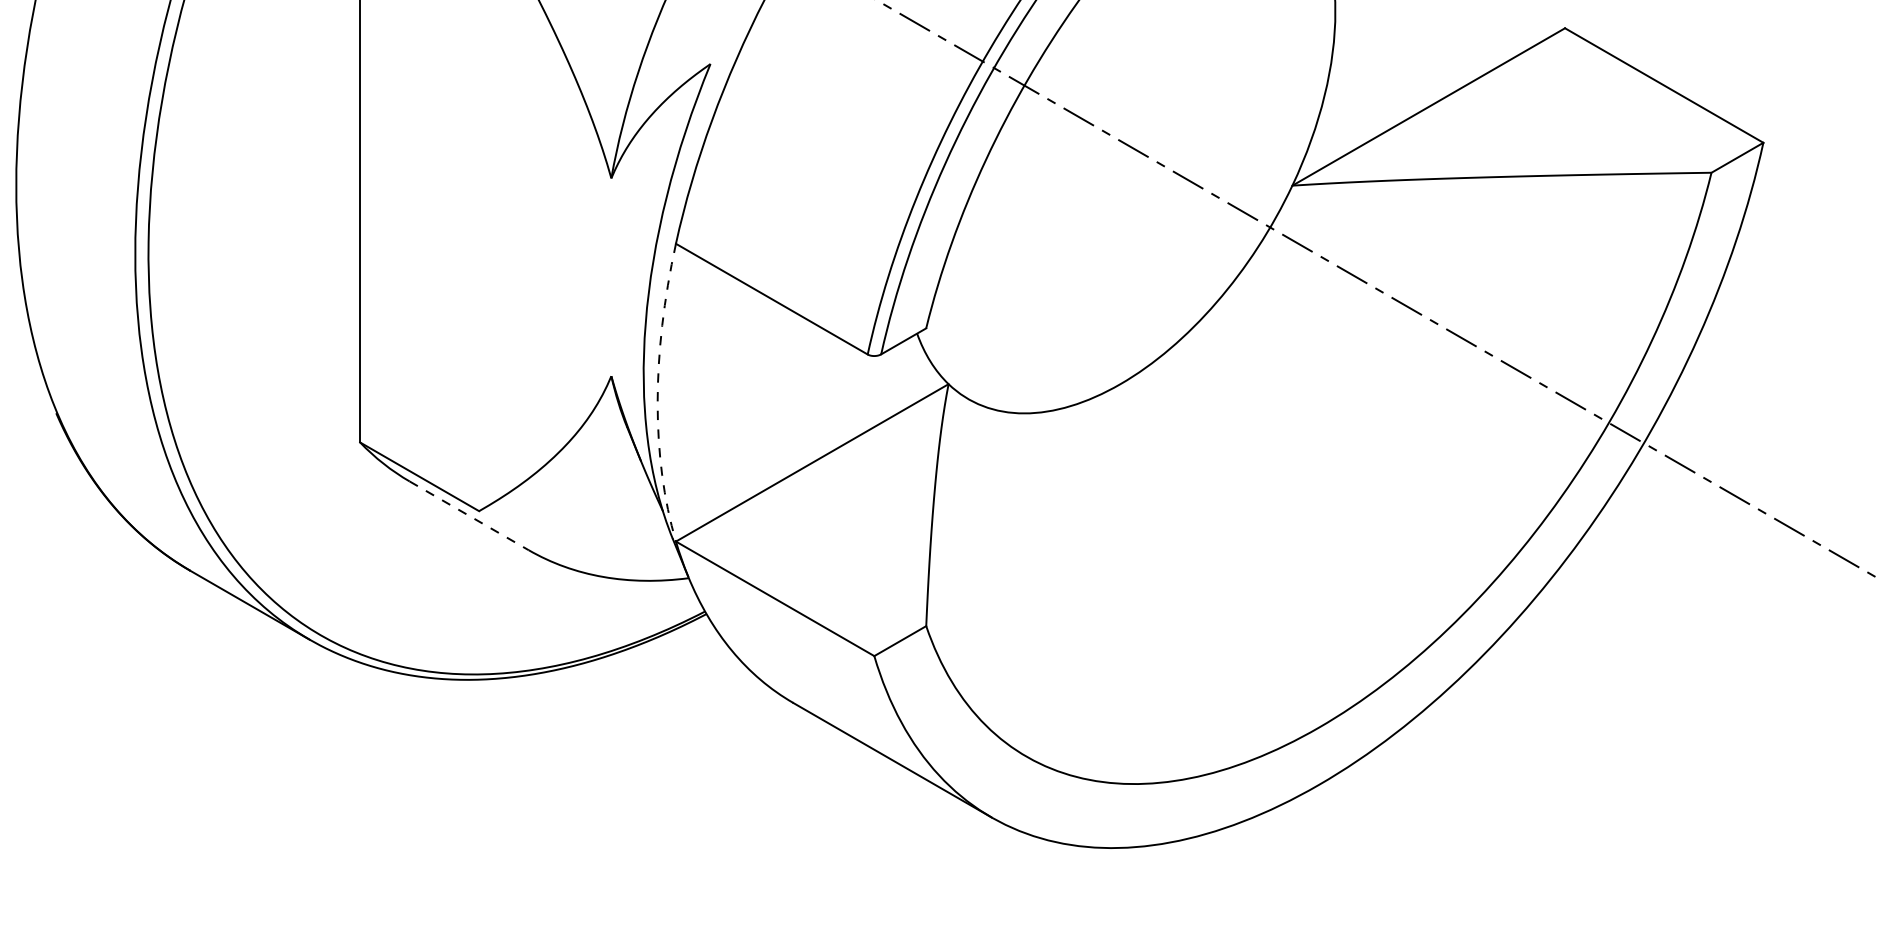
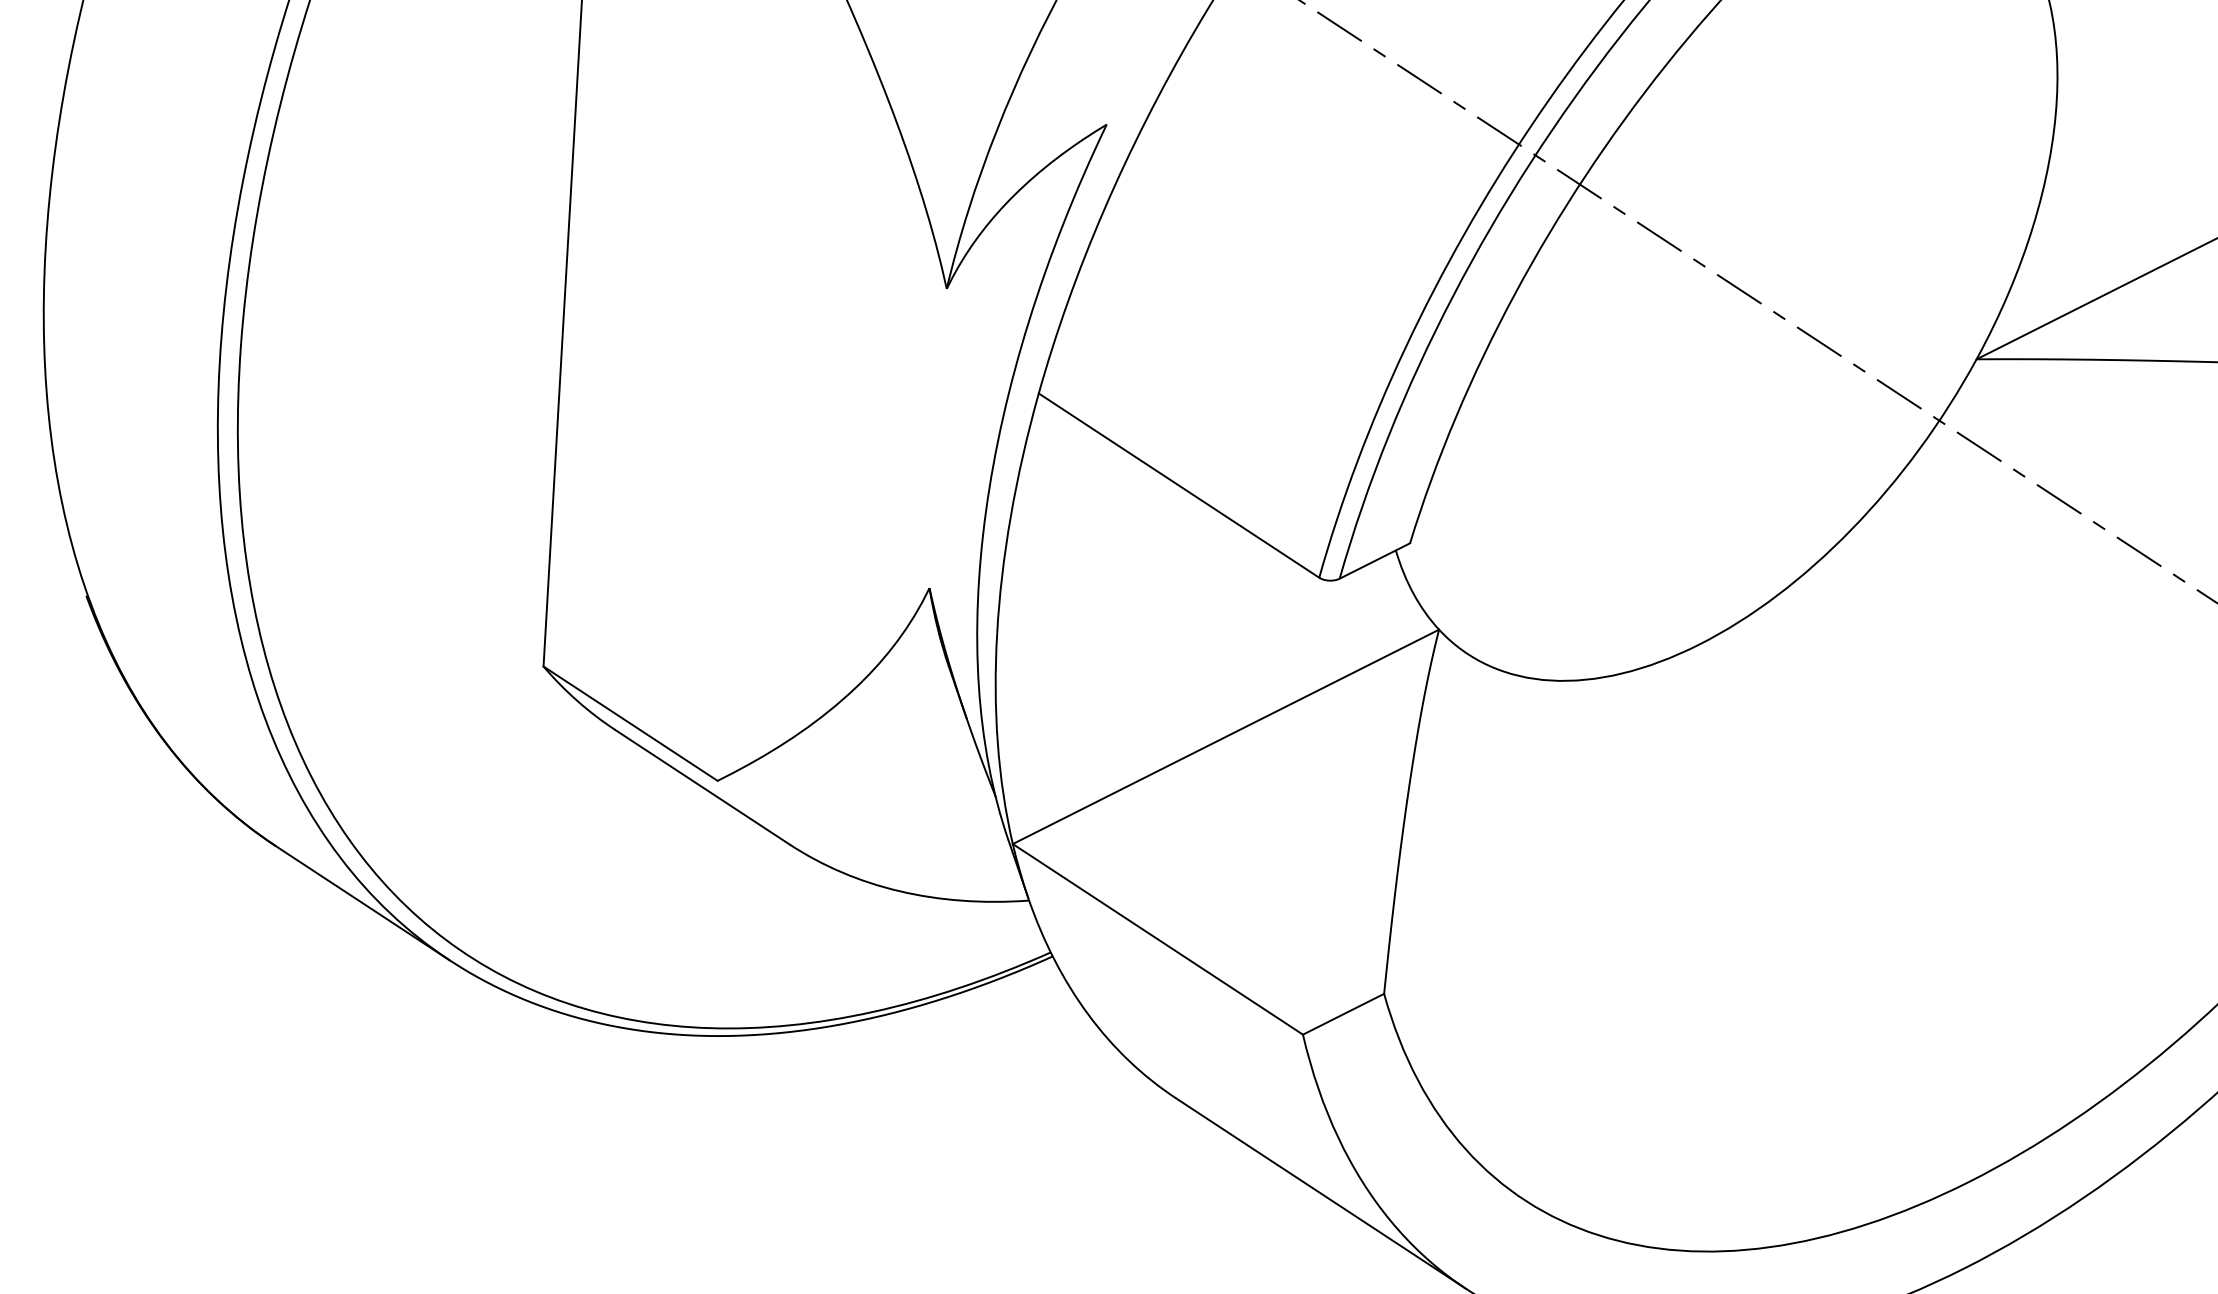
arc: (657, 394) -> (997, 619), dashed -> solid
line: (469, 515) -> (702, 786), dashed -> solid

